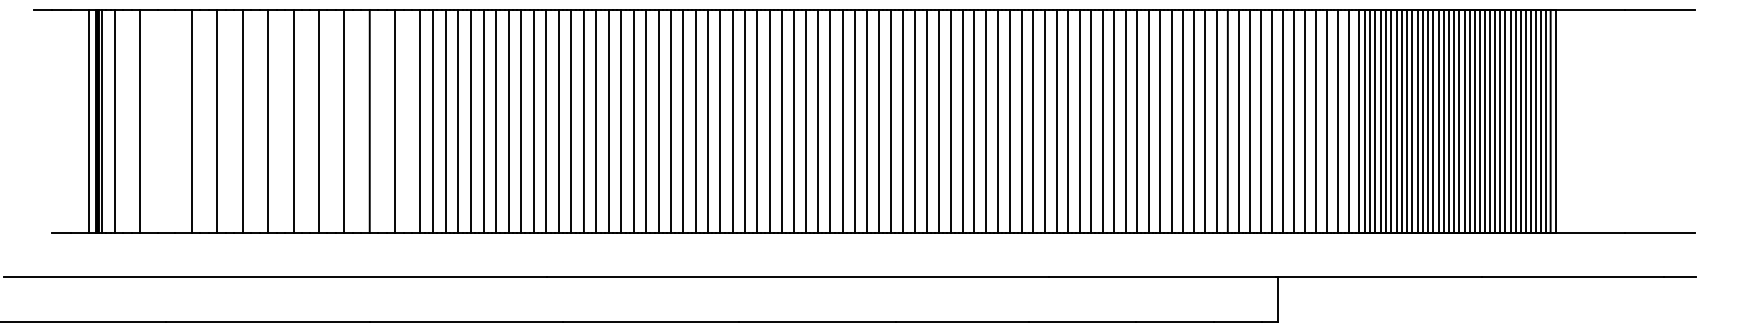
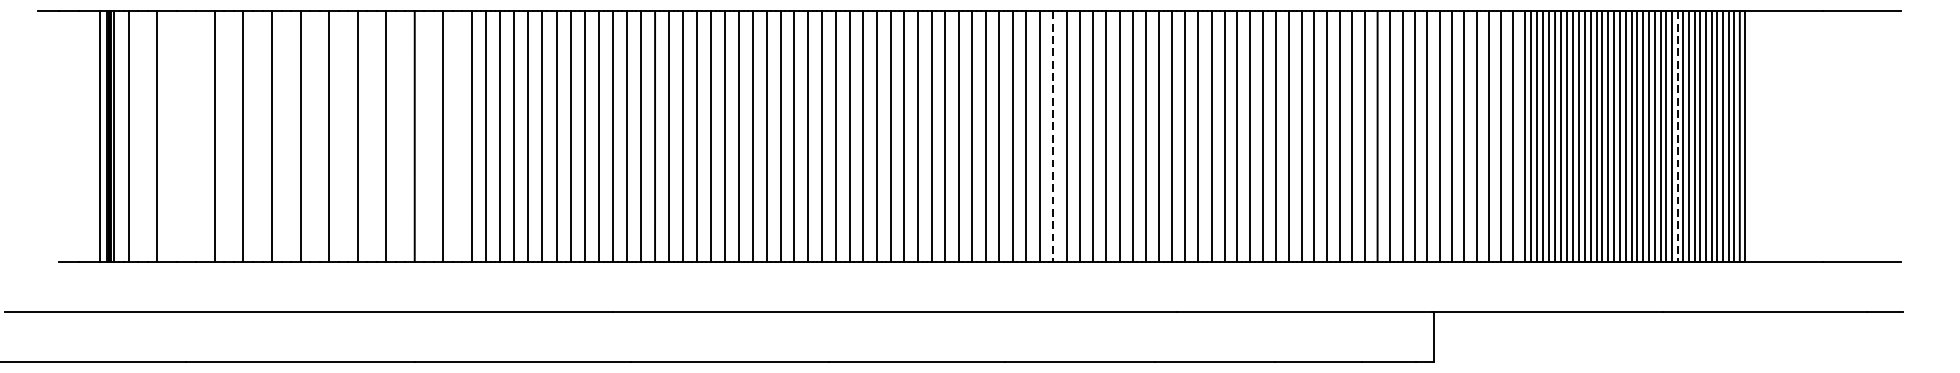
line: (938, 121) -> (1052, 136), solid -> dashed
line: (1495, 121) -> (1677, 136), solid -> dashed

